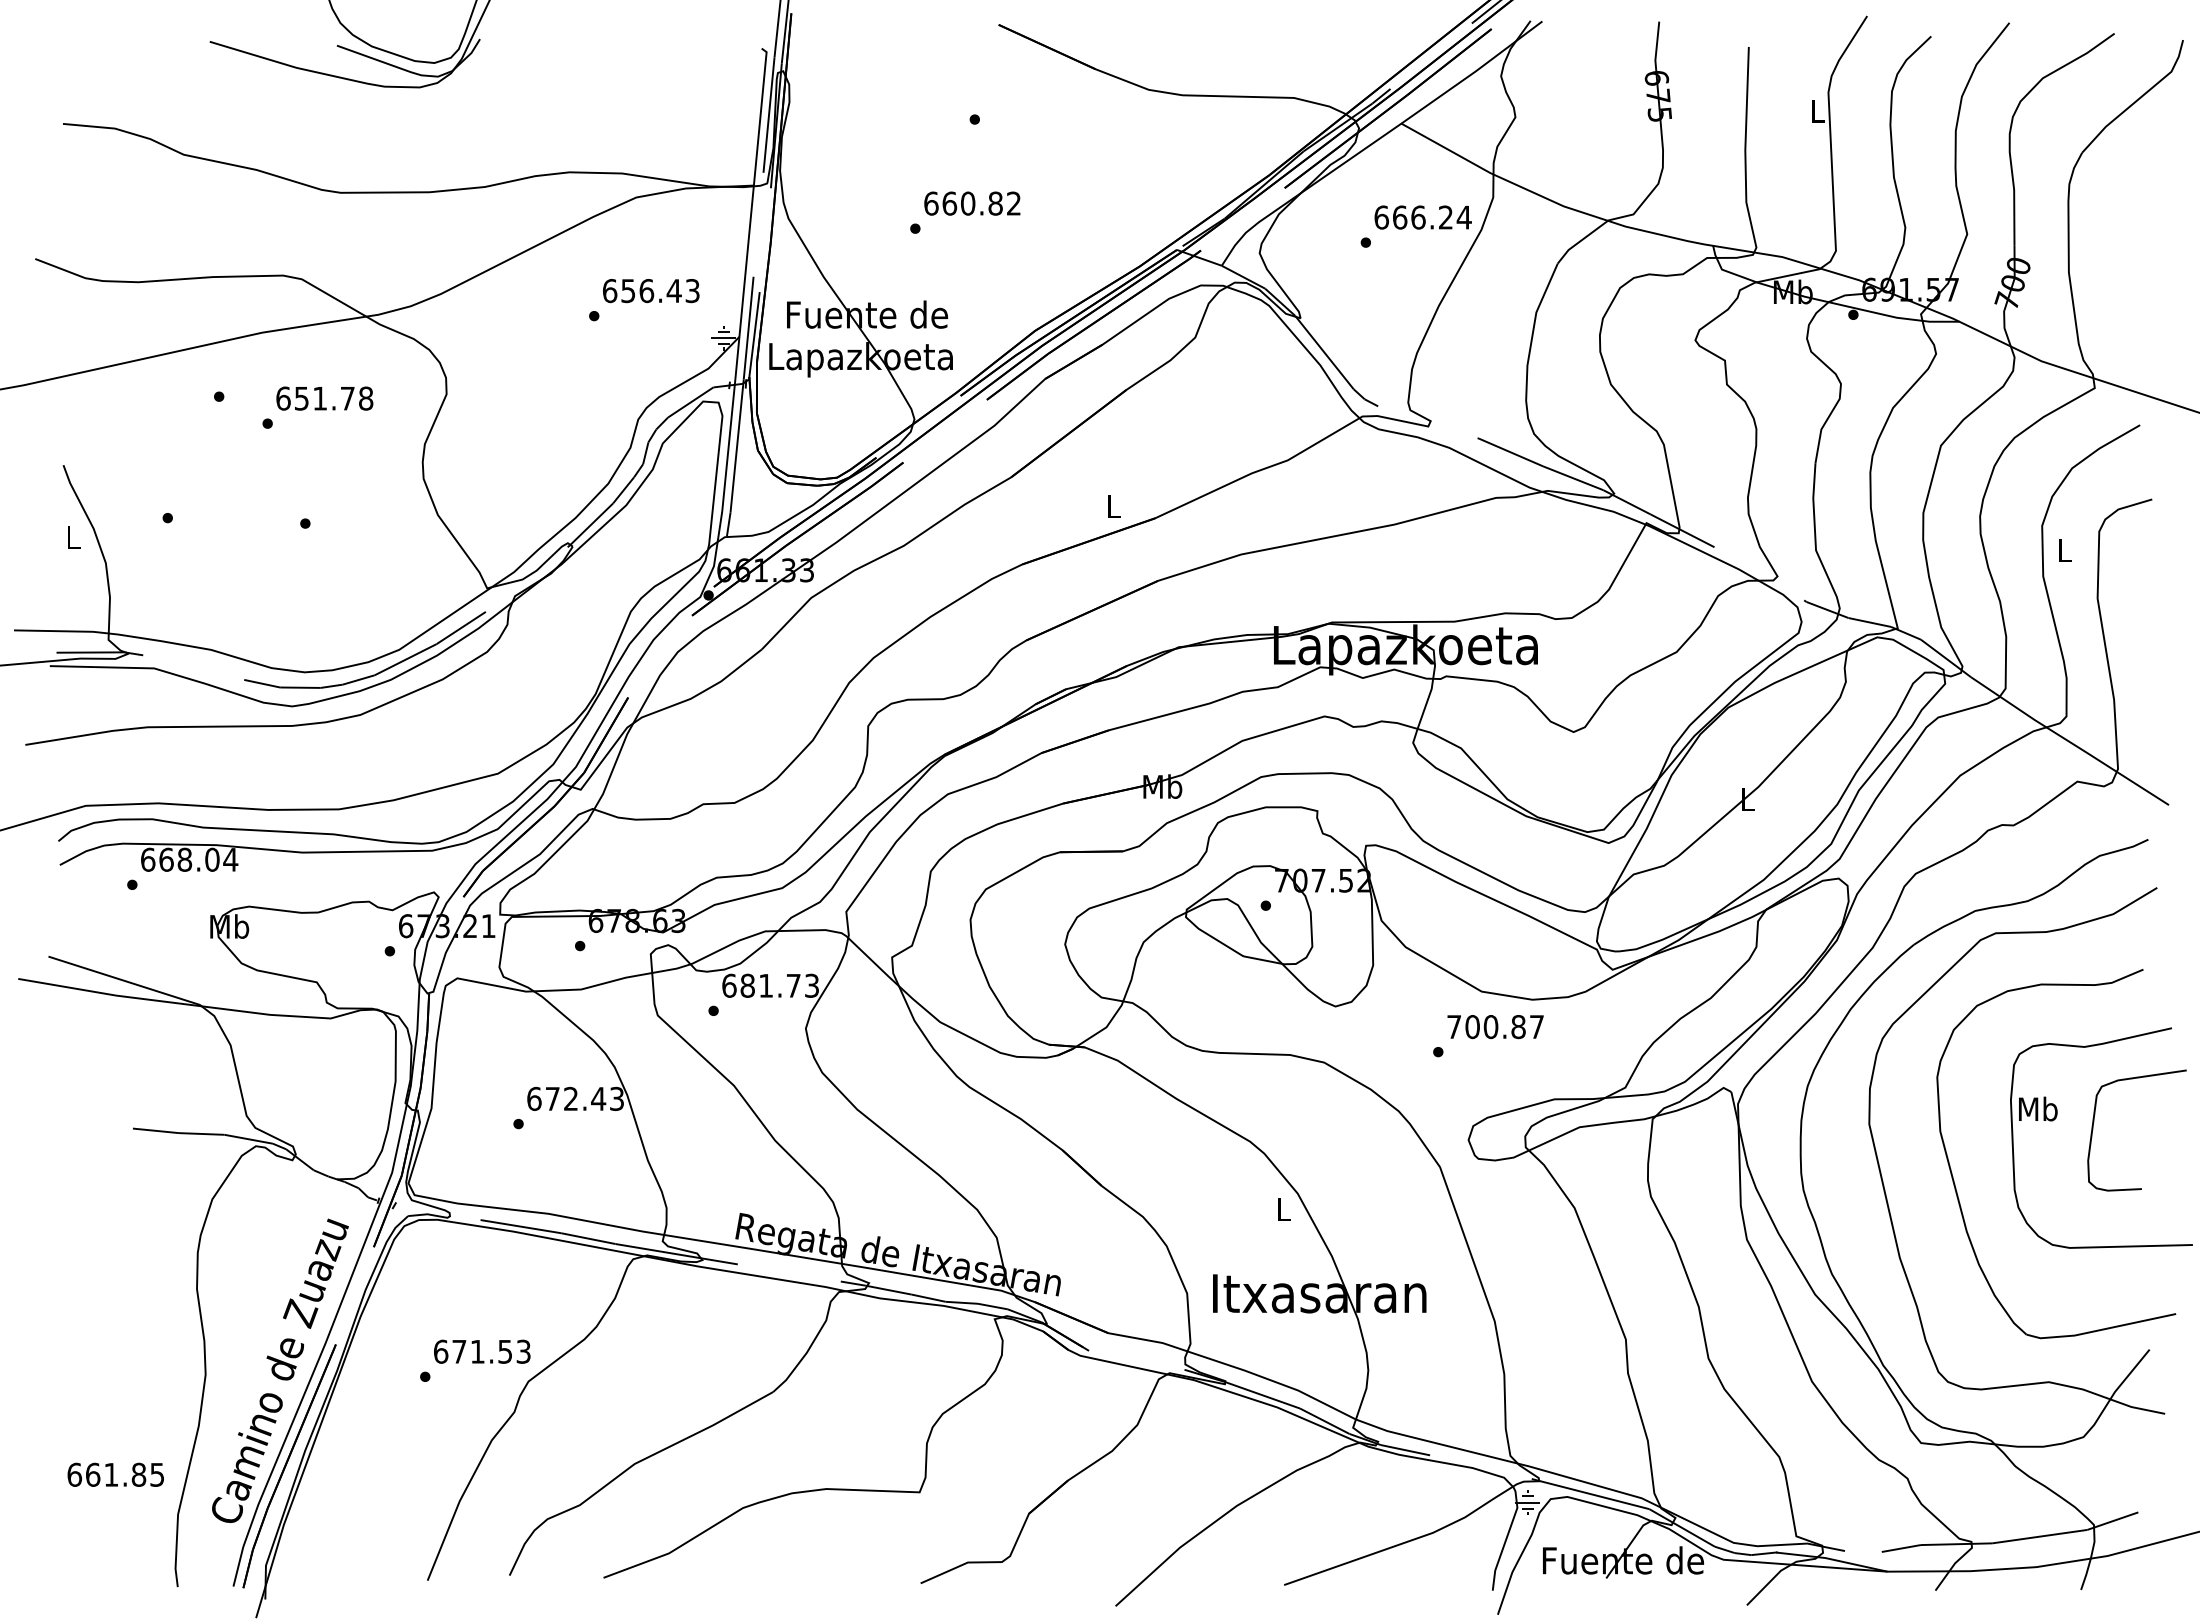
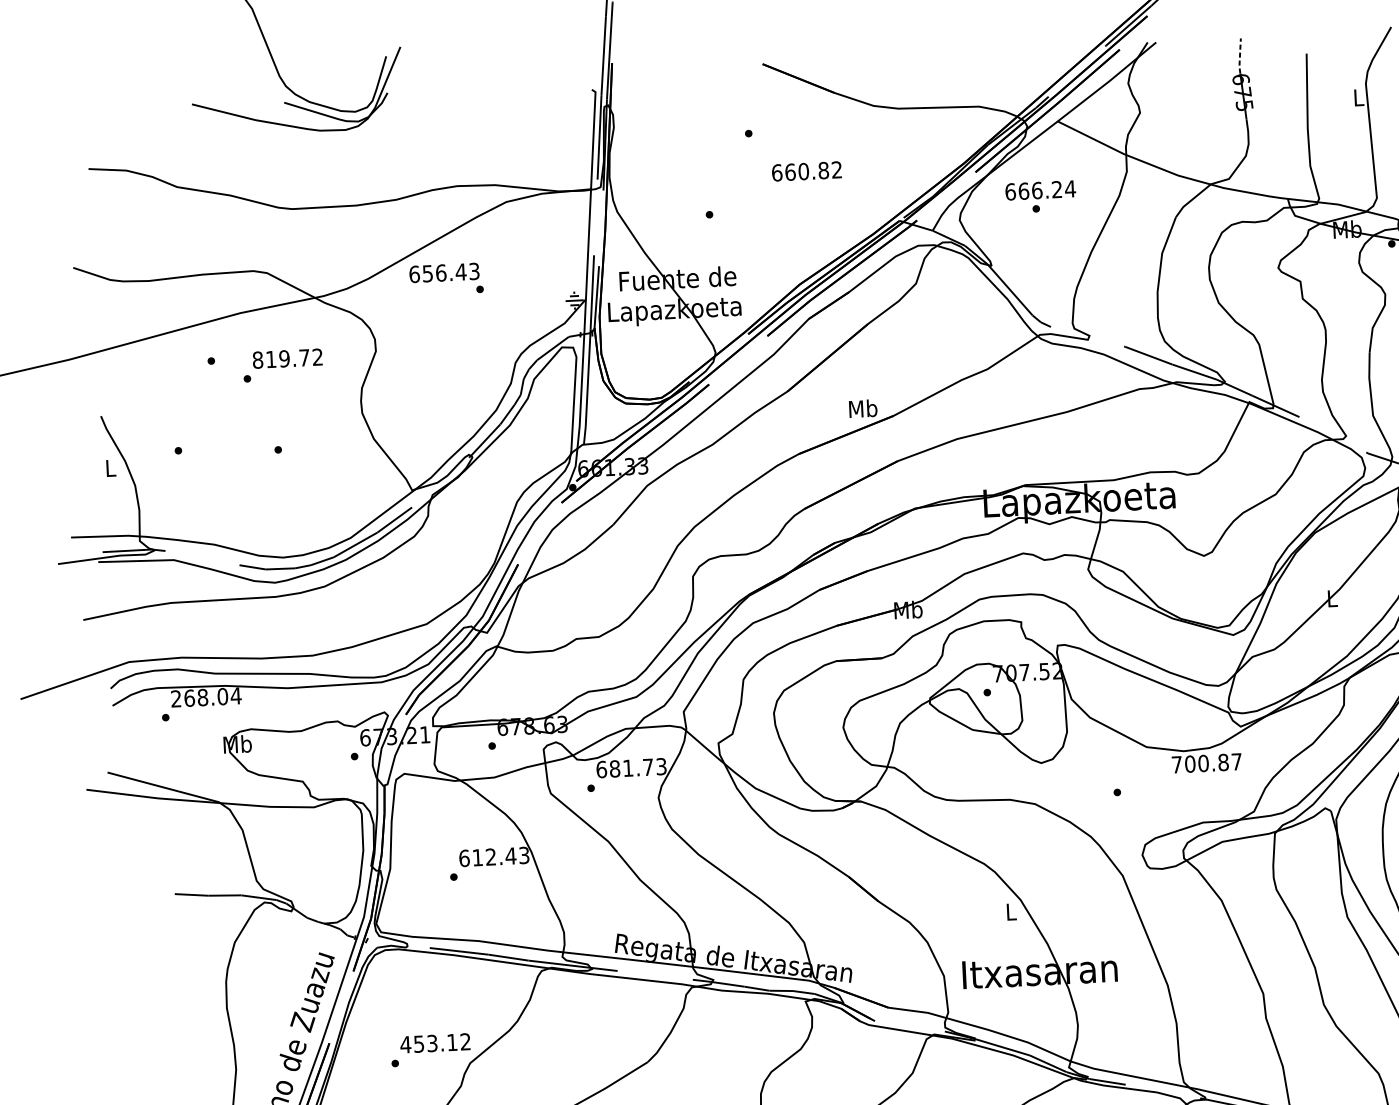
line: (1656, 46) -> (1239, 56), solid -> dashed
text: (972, 203) -> (806, 171), moved
text: (1422, 217) -> (1040, 190), moved
text: (651, 291) -> (444, 273), moved
text: (324, 398) -> (287, 358), 651.78 -> 819.72
text: (1113, 505) -> (862, 408), L -> Mb
text: (148, 859) -> (176, 698), 668.04 -> 268.04
text: (1495, 1027) -> (1206, 763), moved
text: (552, 1098) -> (477, 857), 672.43 -> 612.43
text: (481, 1351) -> (435, 1043), 671.53 -> 453.12

